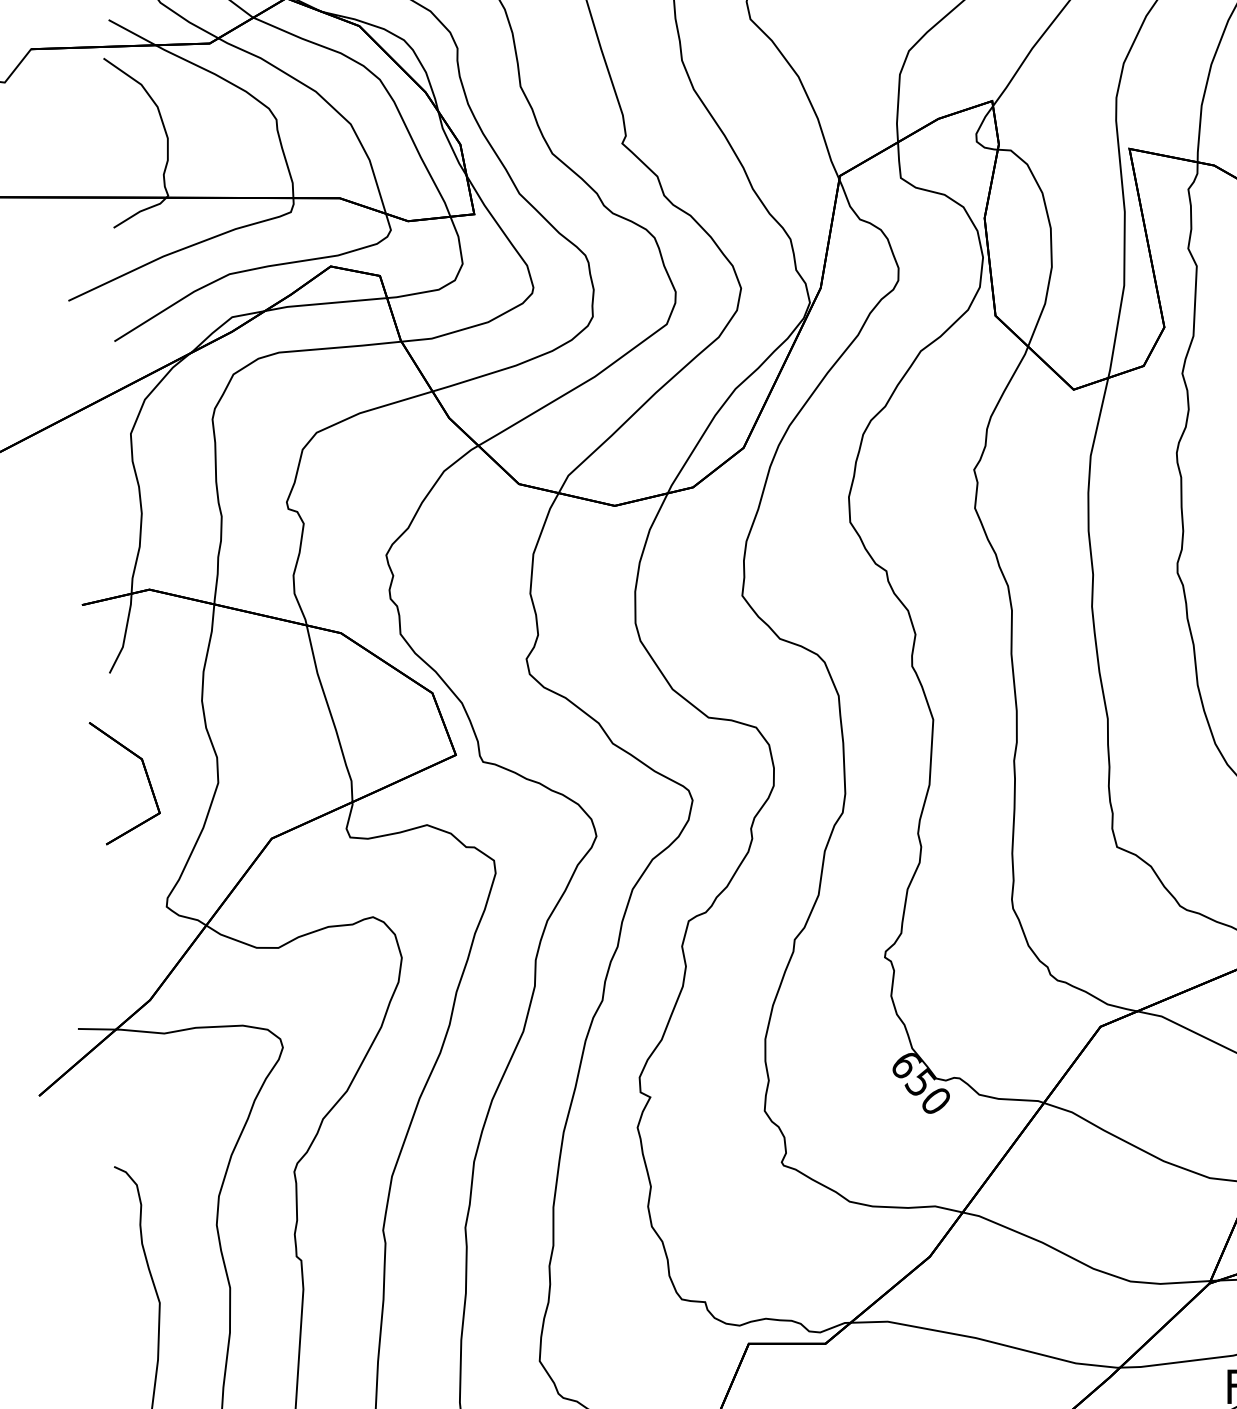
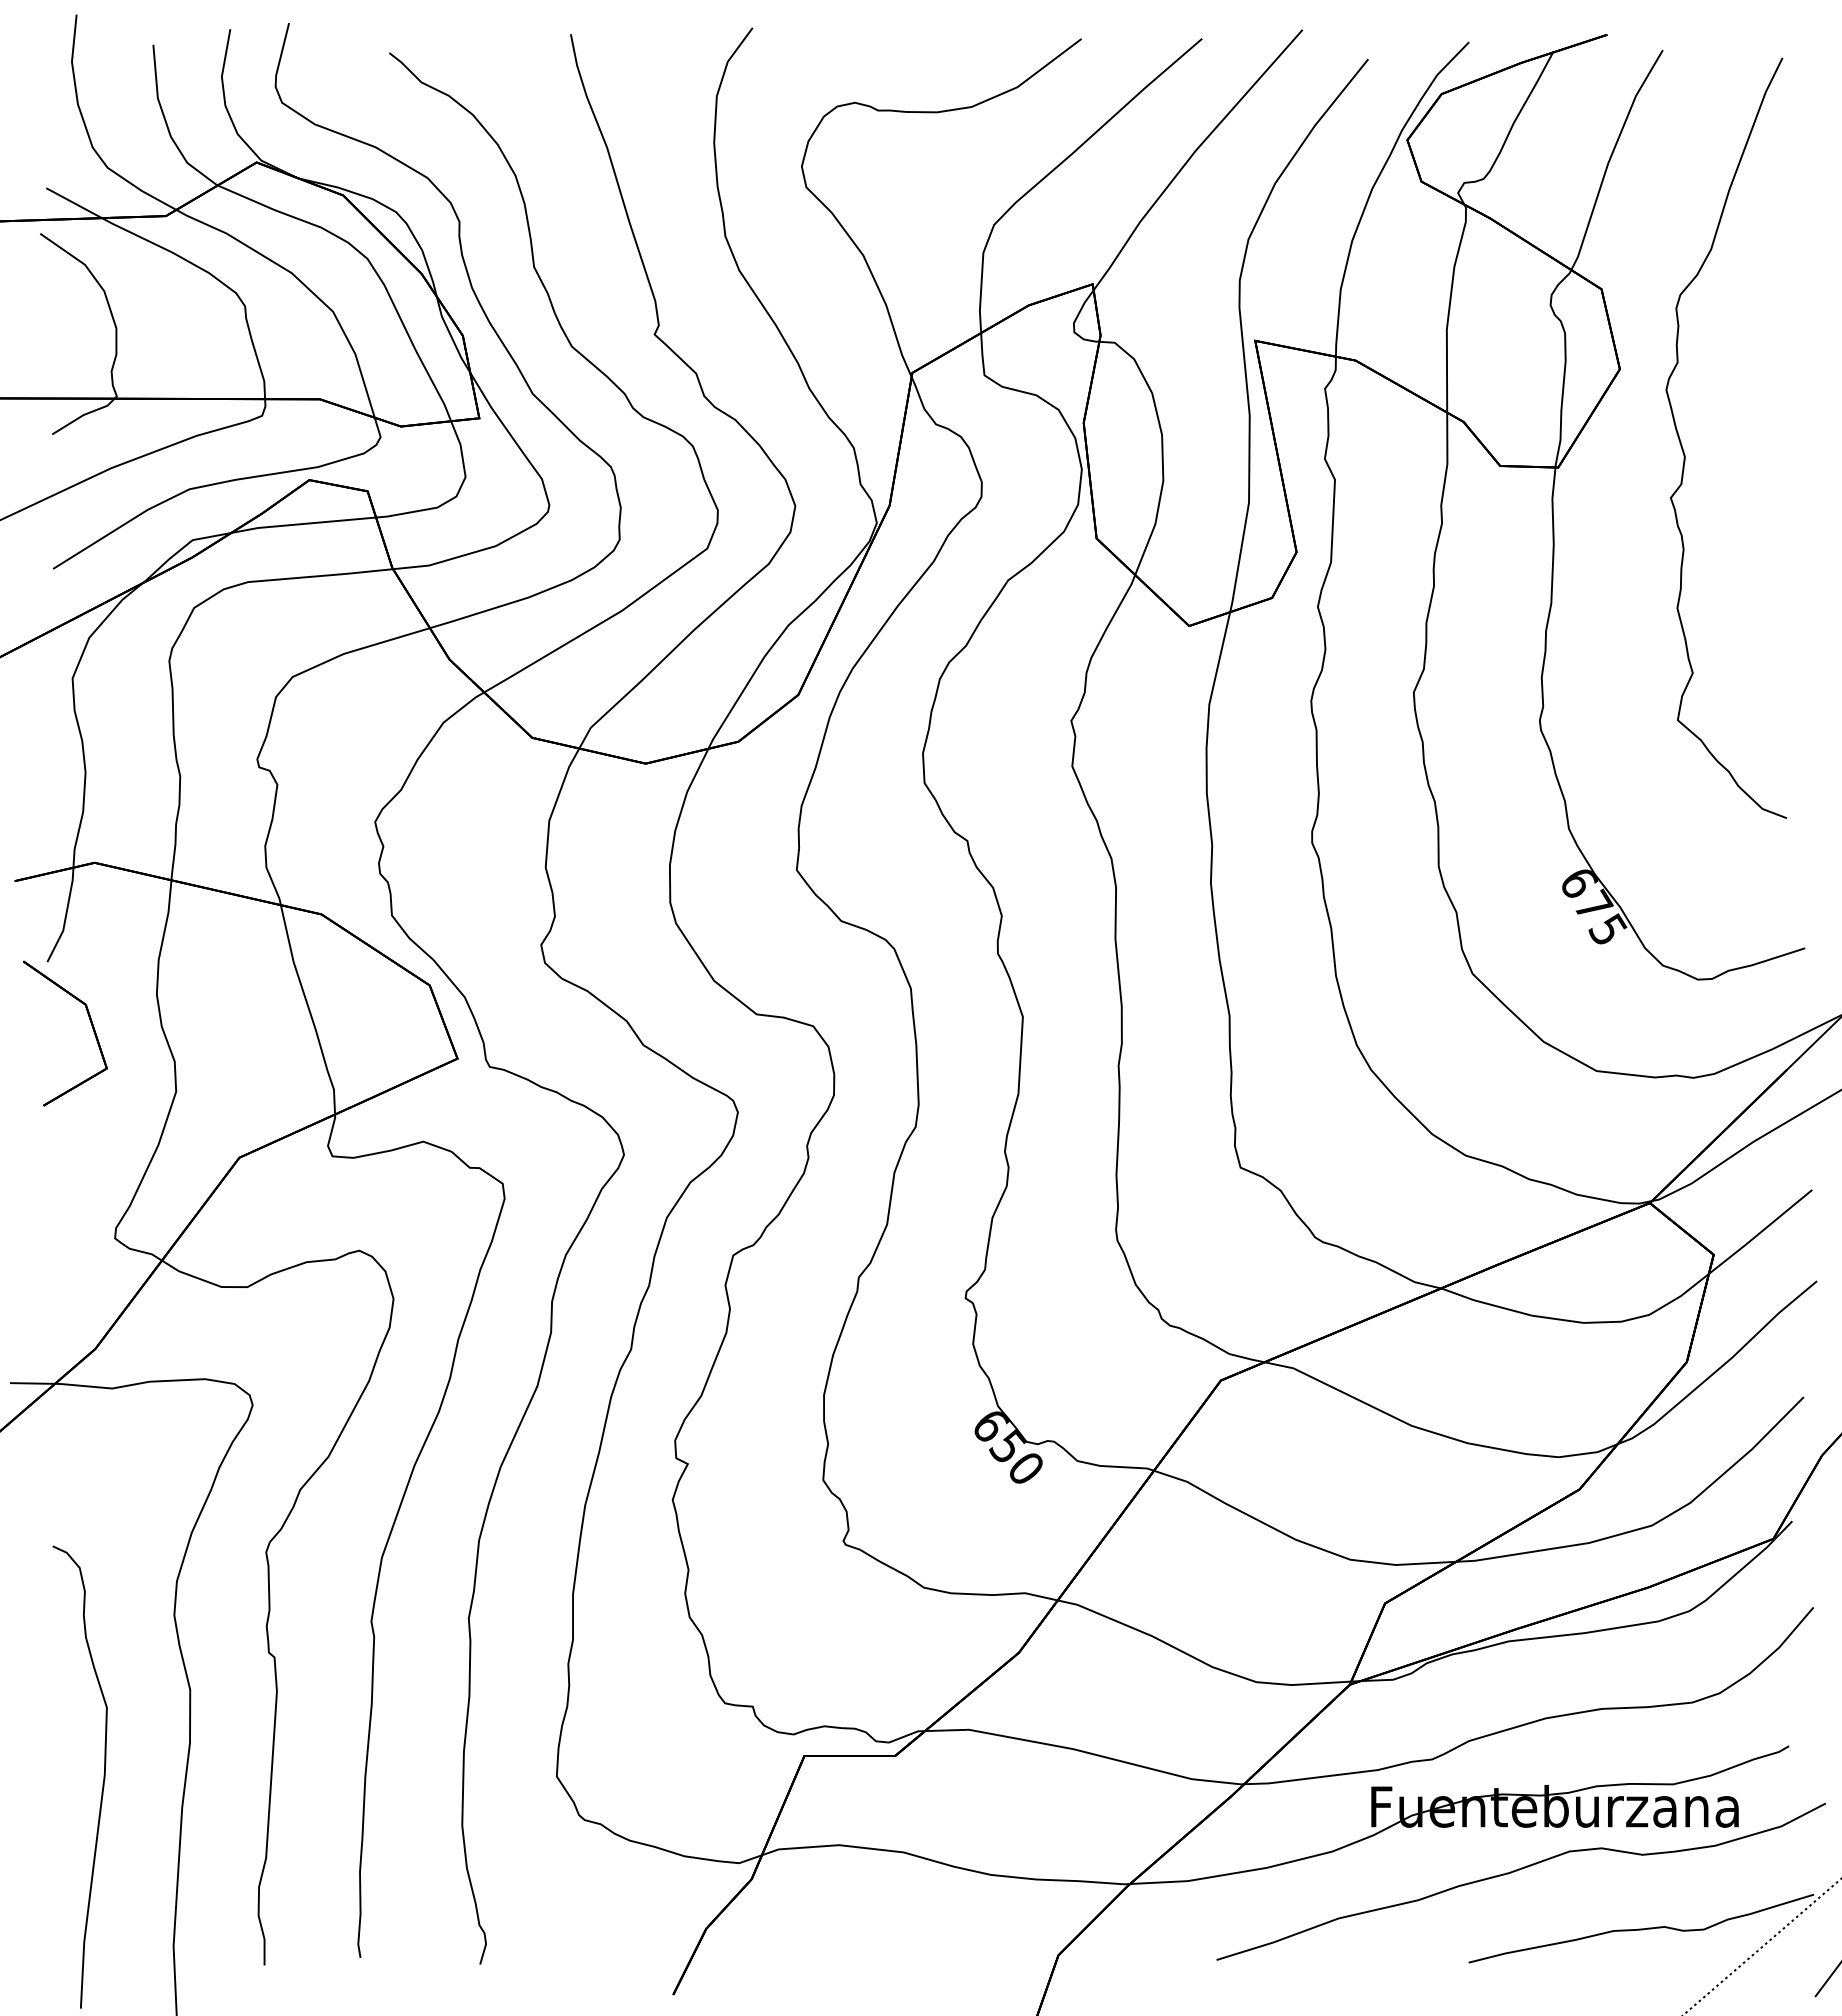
part: (145, 775) -> (90, 1023), moved

